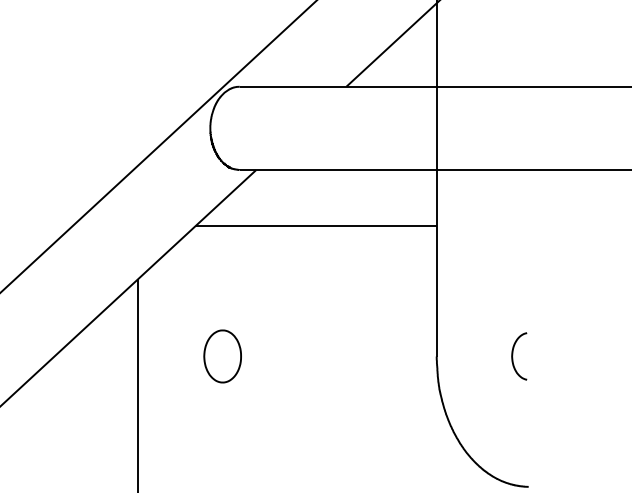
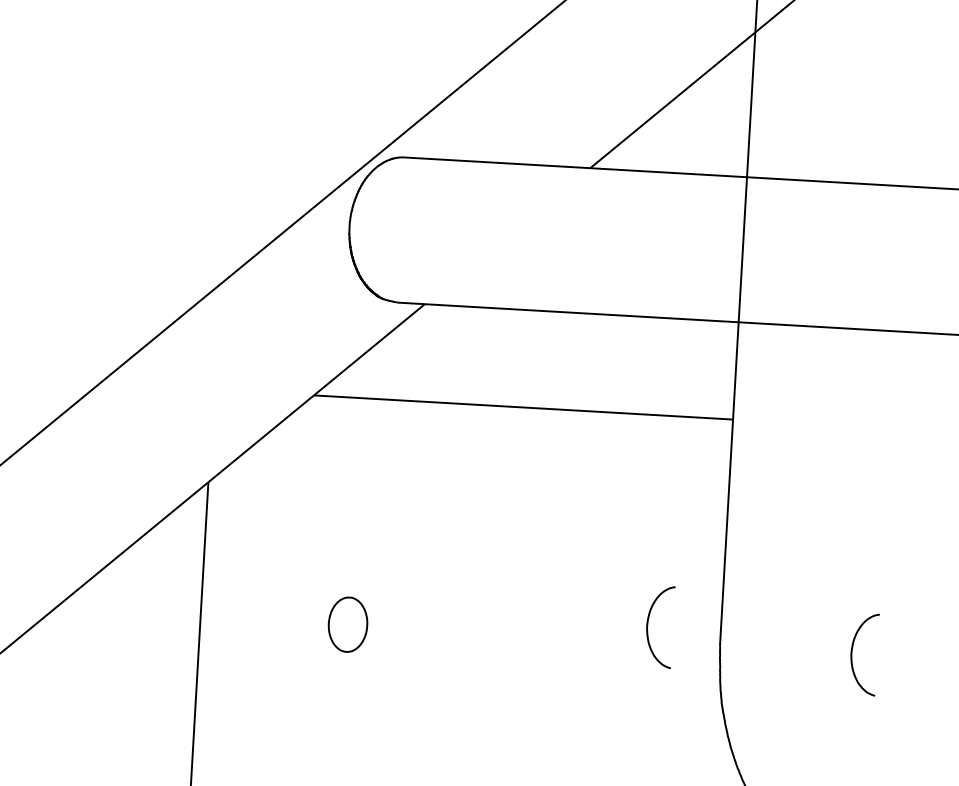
curve: (395, 346) -> (649, 624), added
part: (222, 356) -> (347, 624), size x0.6

